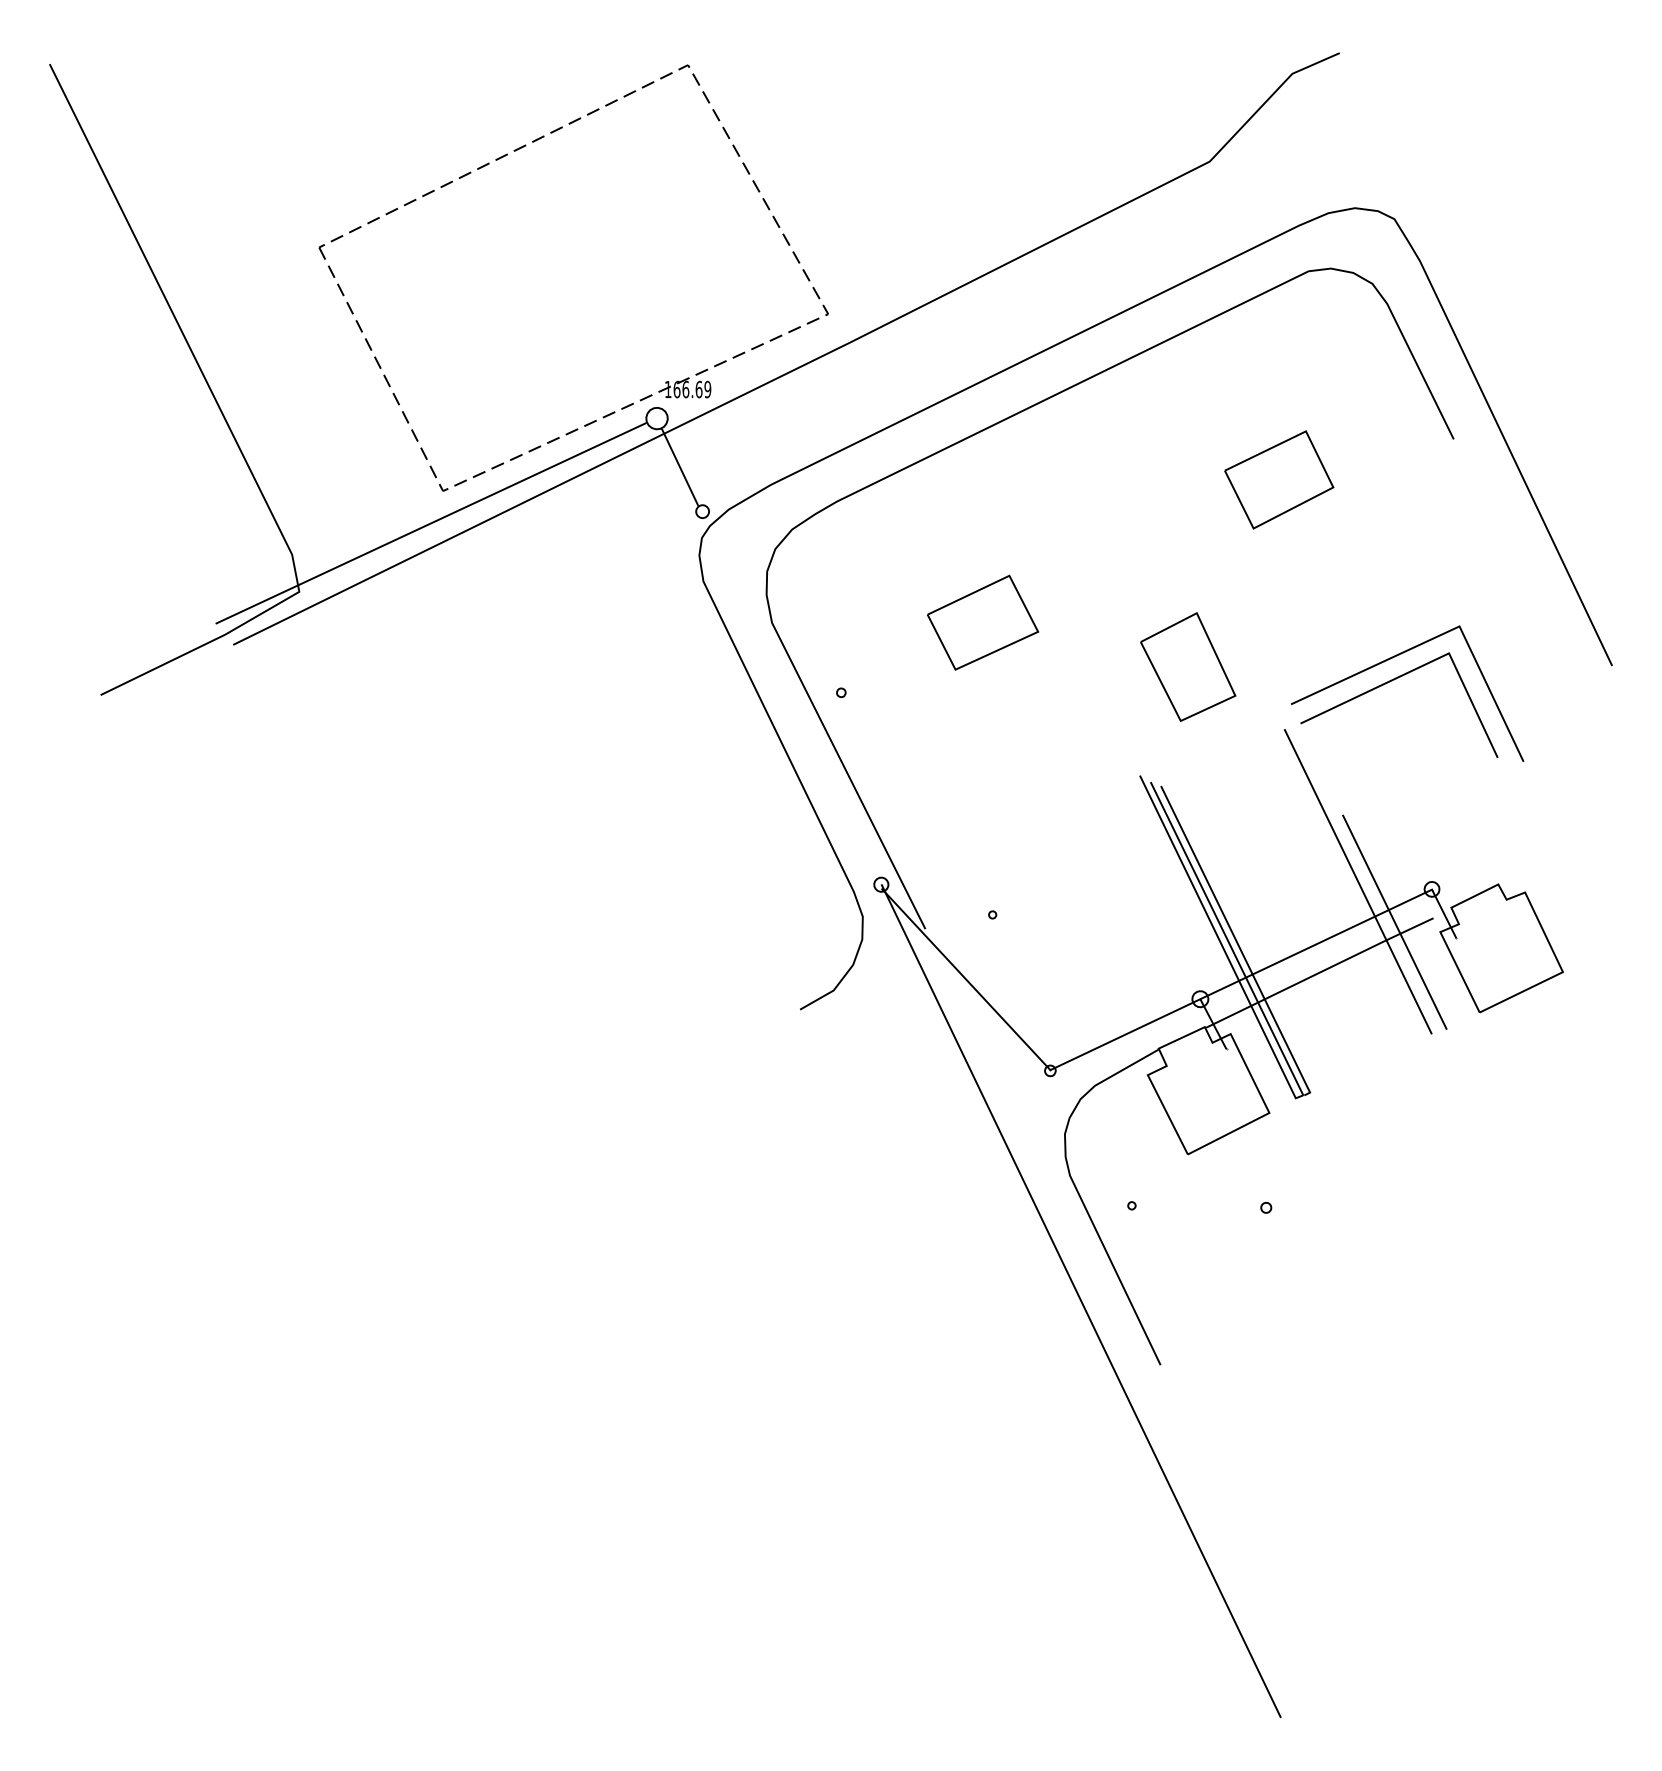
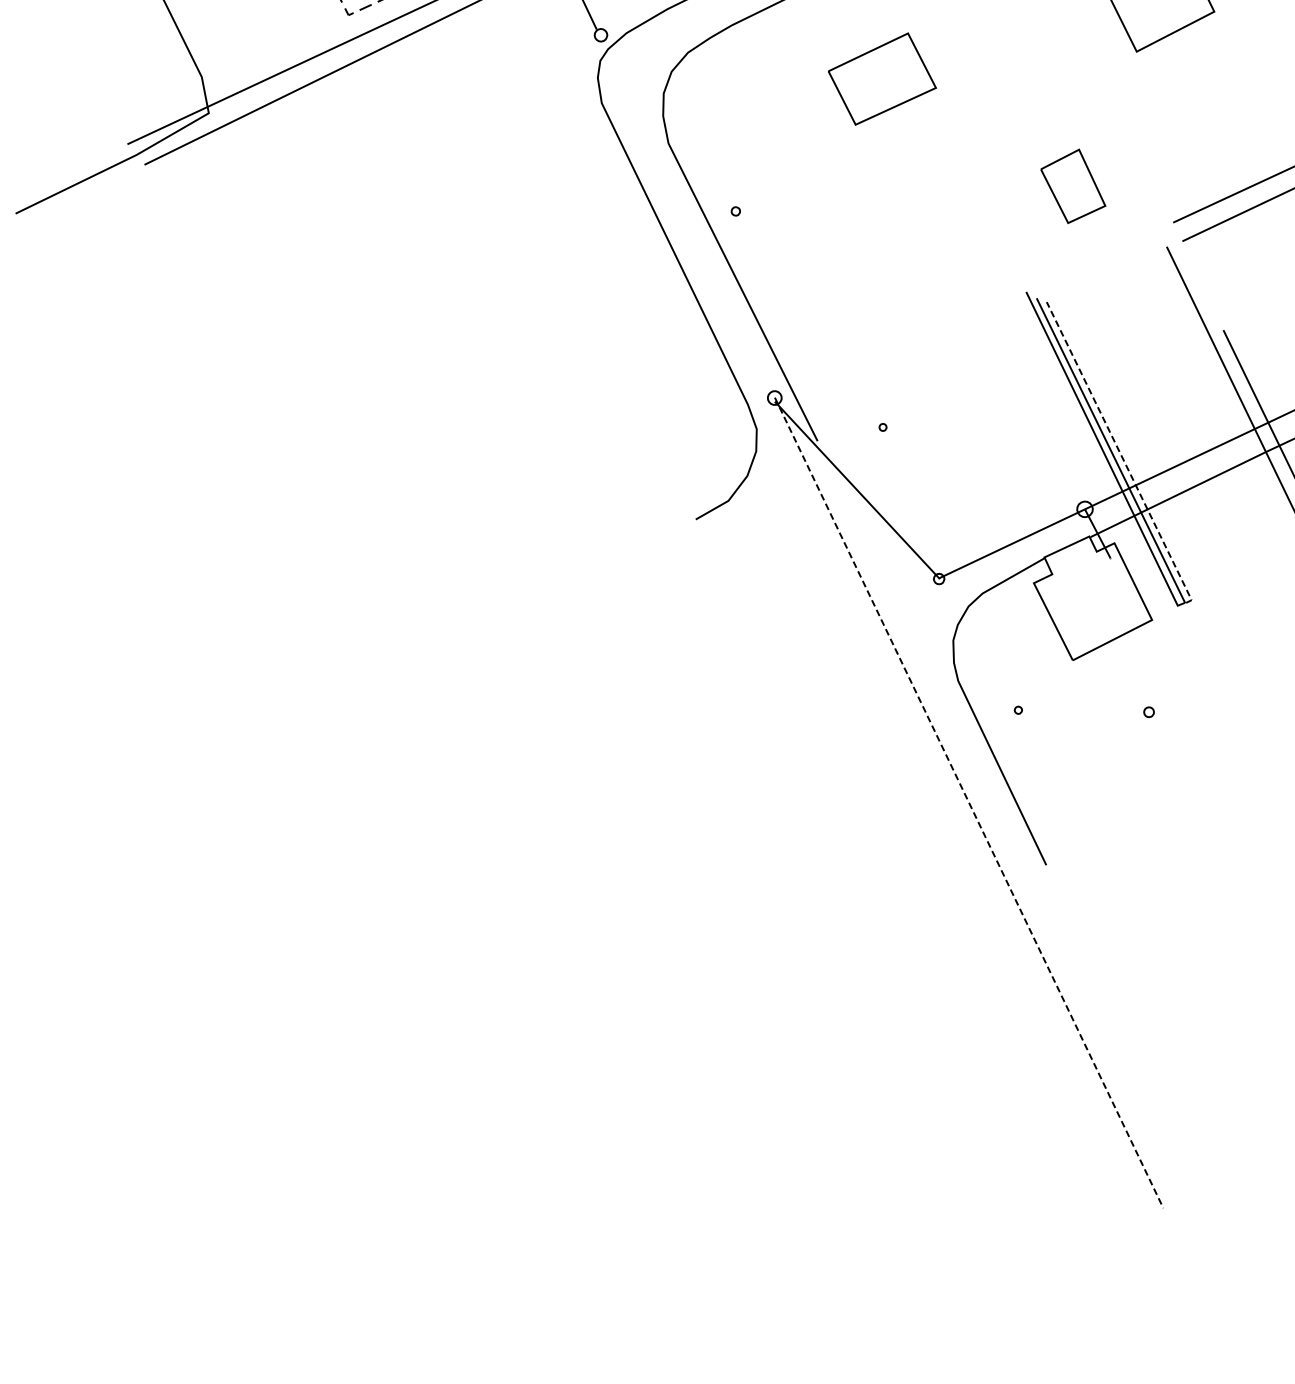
part: (983, 622) -> (882, 78), moved
part: (1188, 666) -> (1073, 185), size x0.7
line: (1237, 942) -> (1121, 454), solid -> dashed
line: (1081, 1301) -> (969, 803), solid -> dashed

